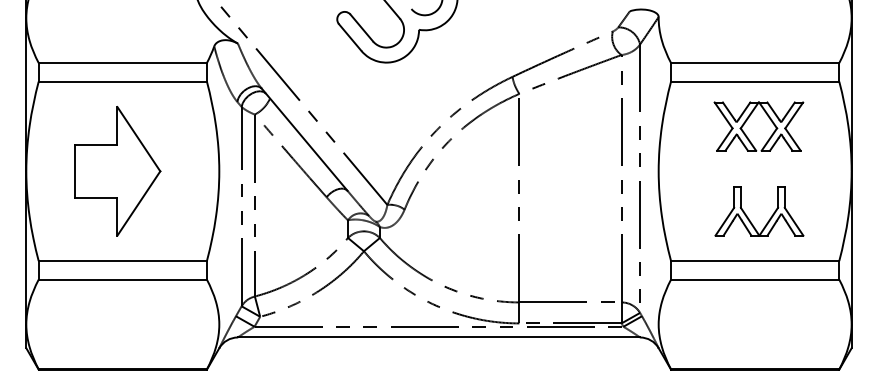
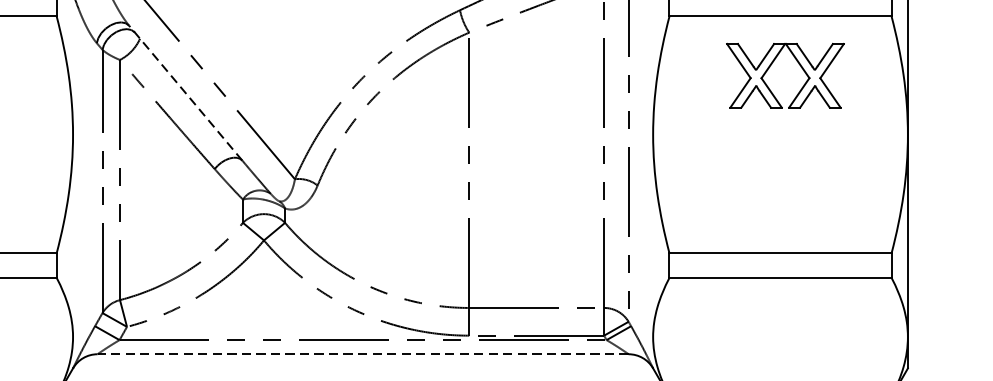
line: (304, 139) -> (185, 92), solid -> dashed
part: (749, 218) -> (773, 197), removed
line: (438, 337) -> (362, 354), solid -> dashed

